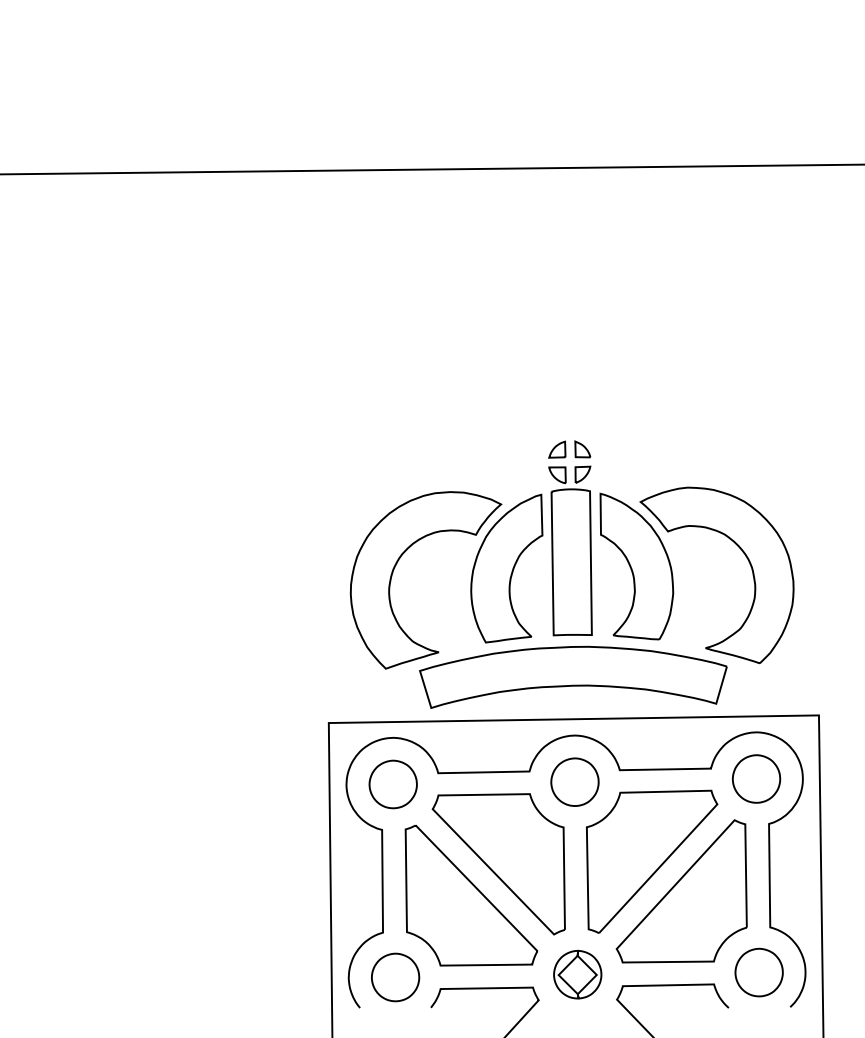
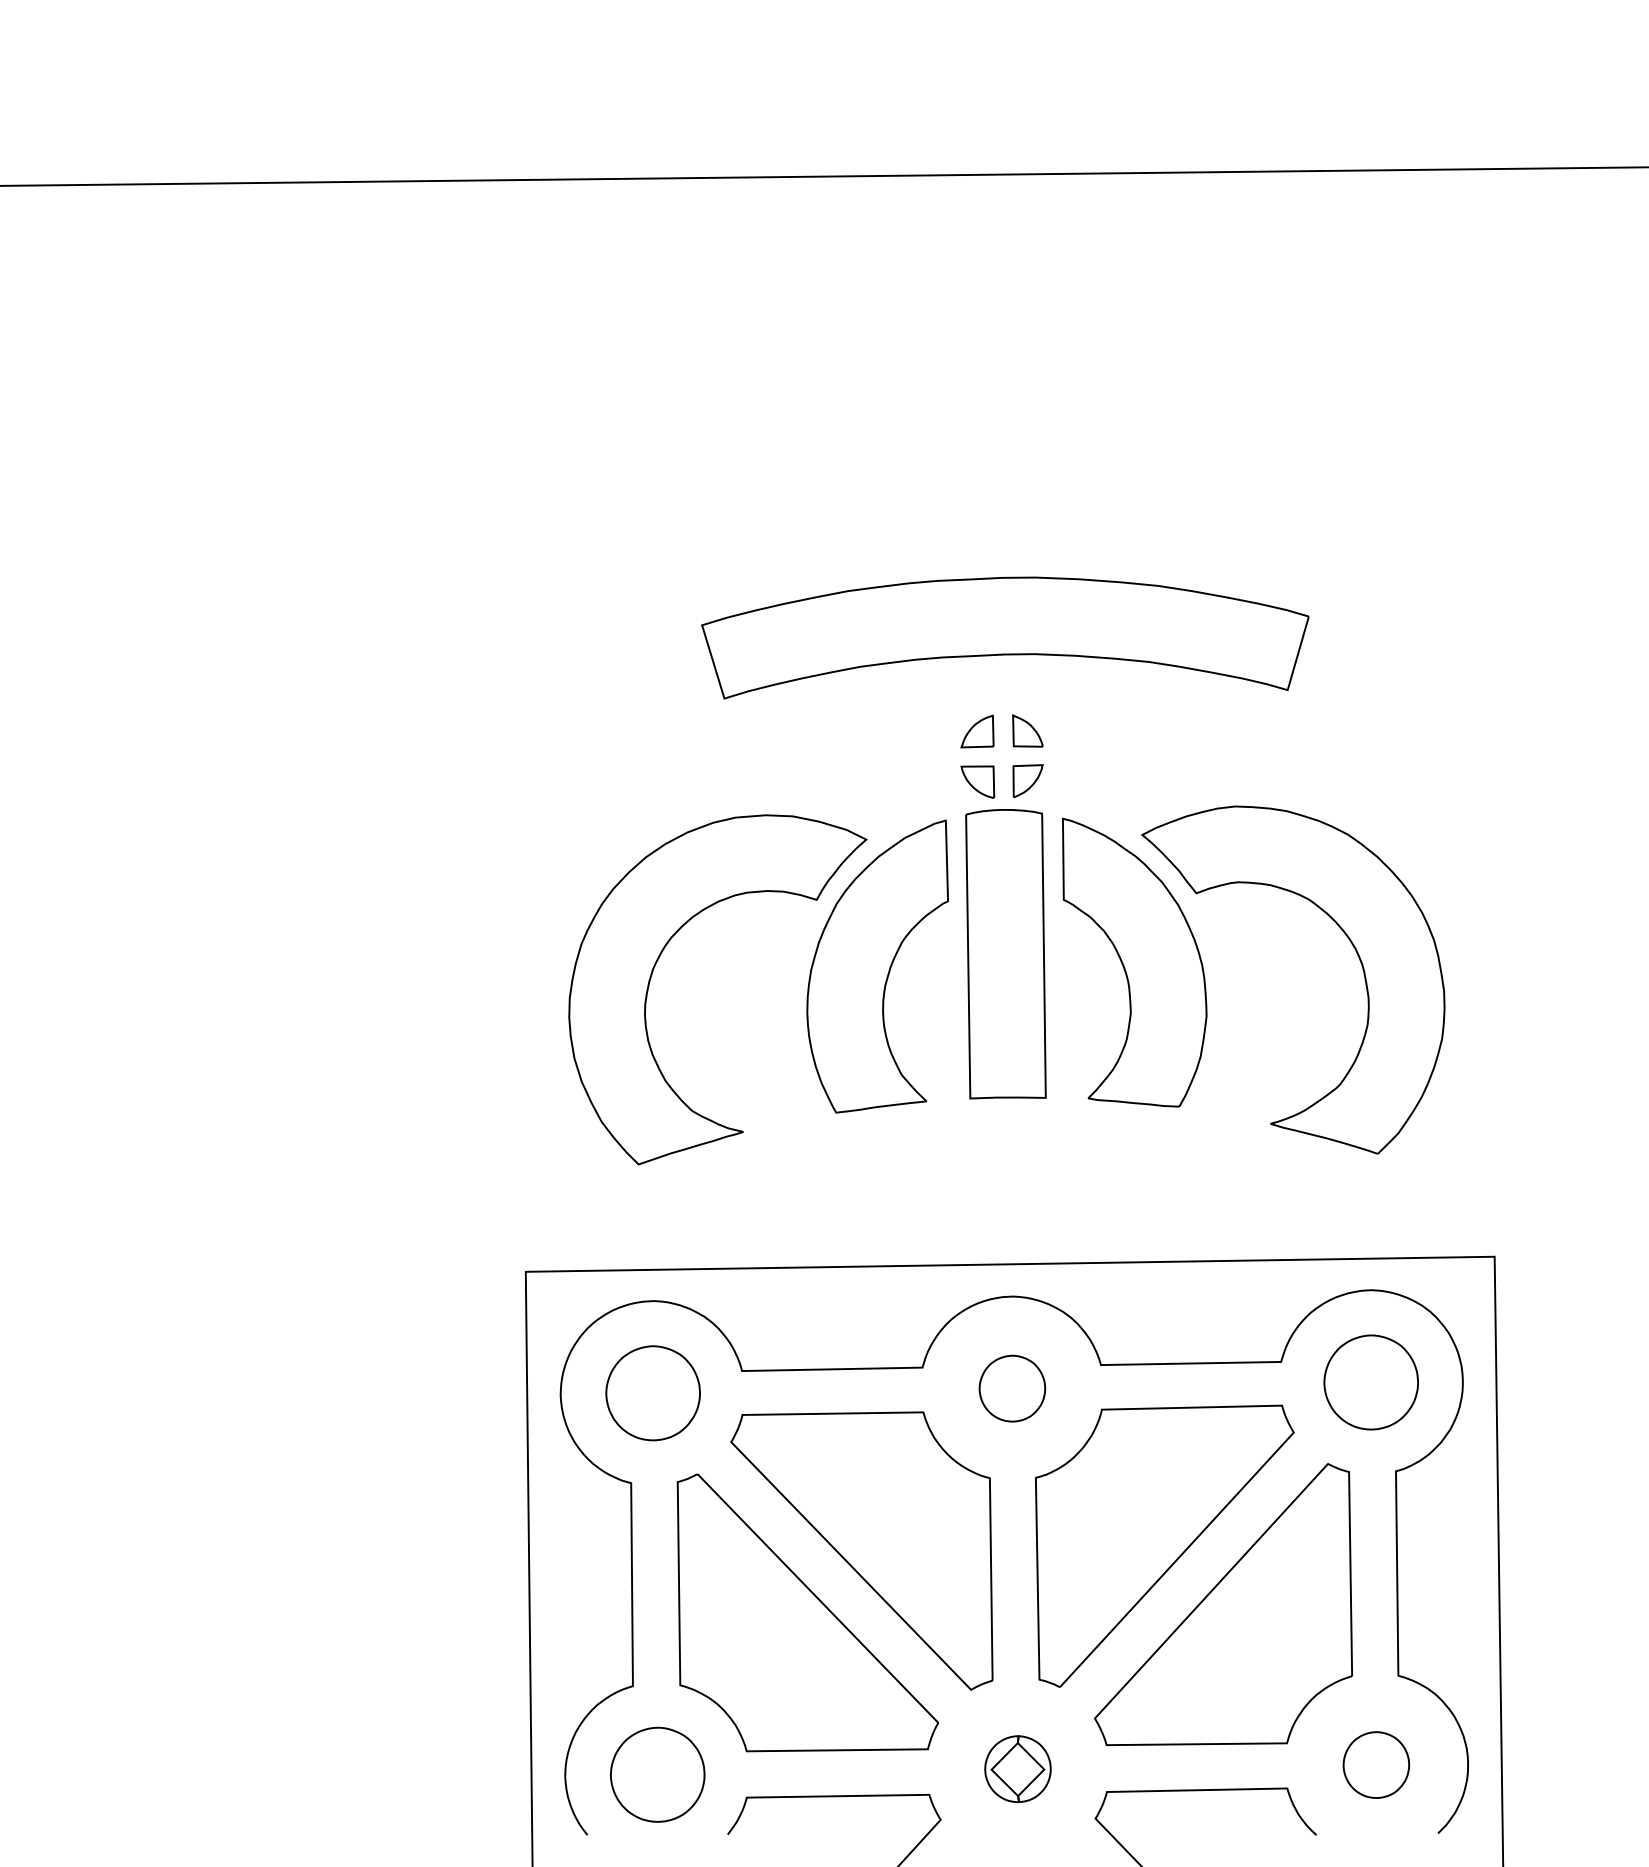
part: (573, 676) -> (1005, 636), moved
part: (574, 781) -> (1011, 1387), size x0.7
part: (758, 972) -> (1375, 1764), size x0.7
part: (577, 974) -> (1017, 1768), size x0.7

